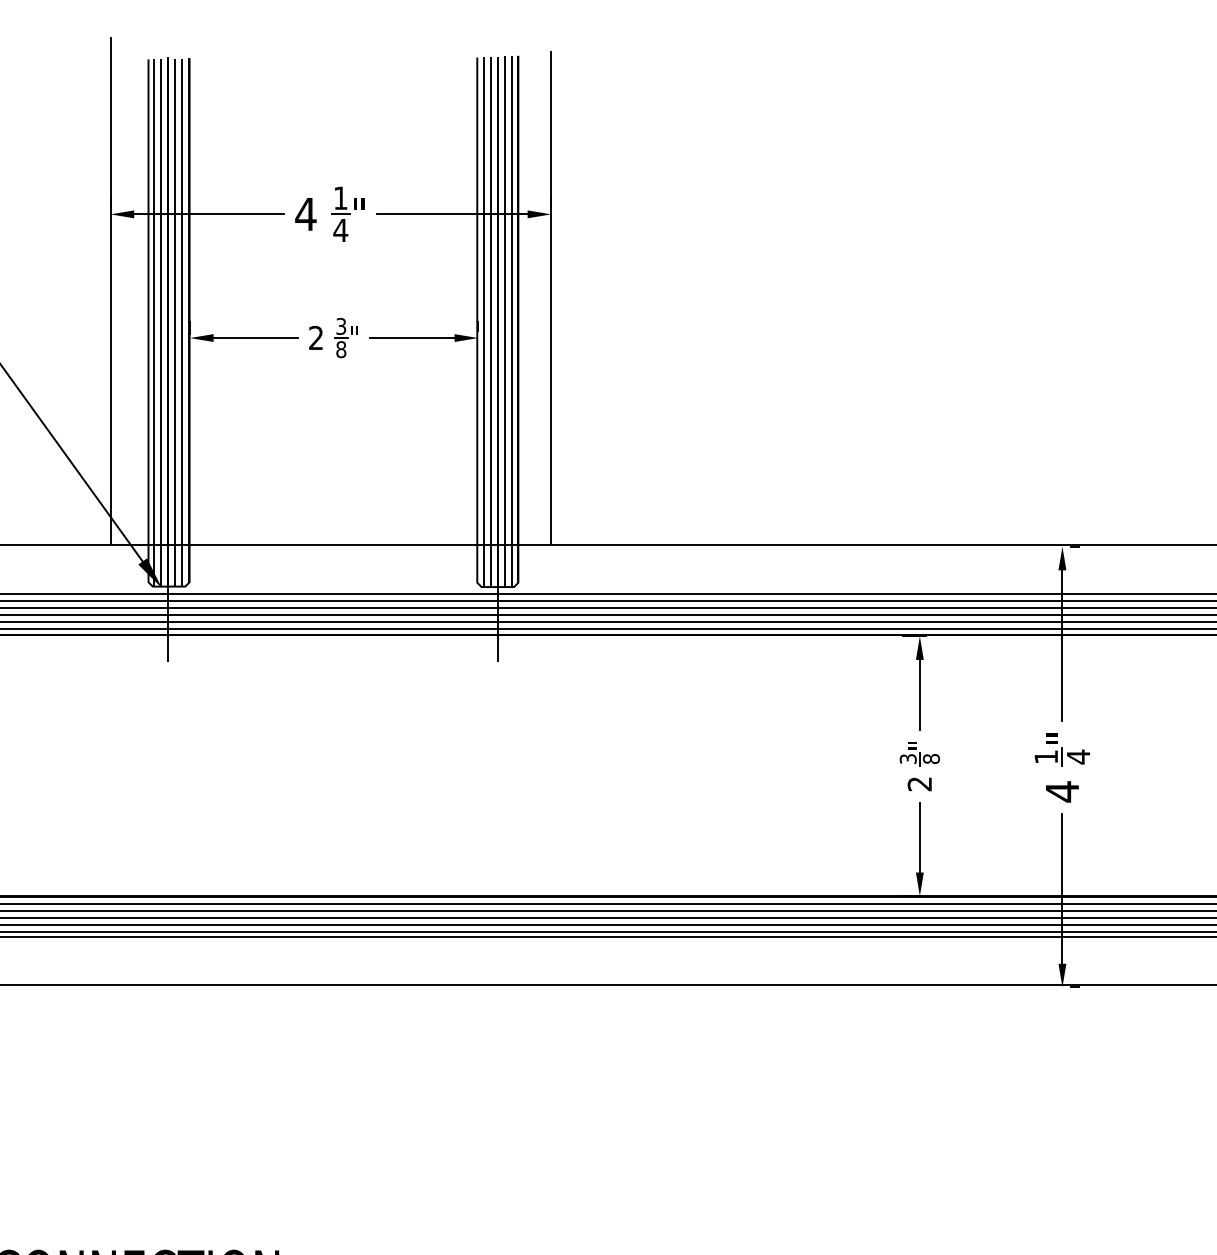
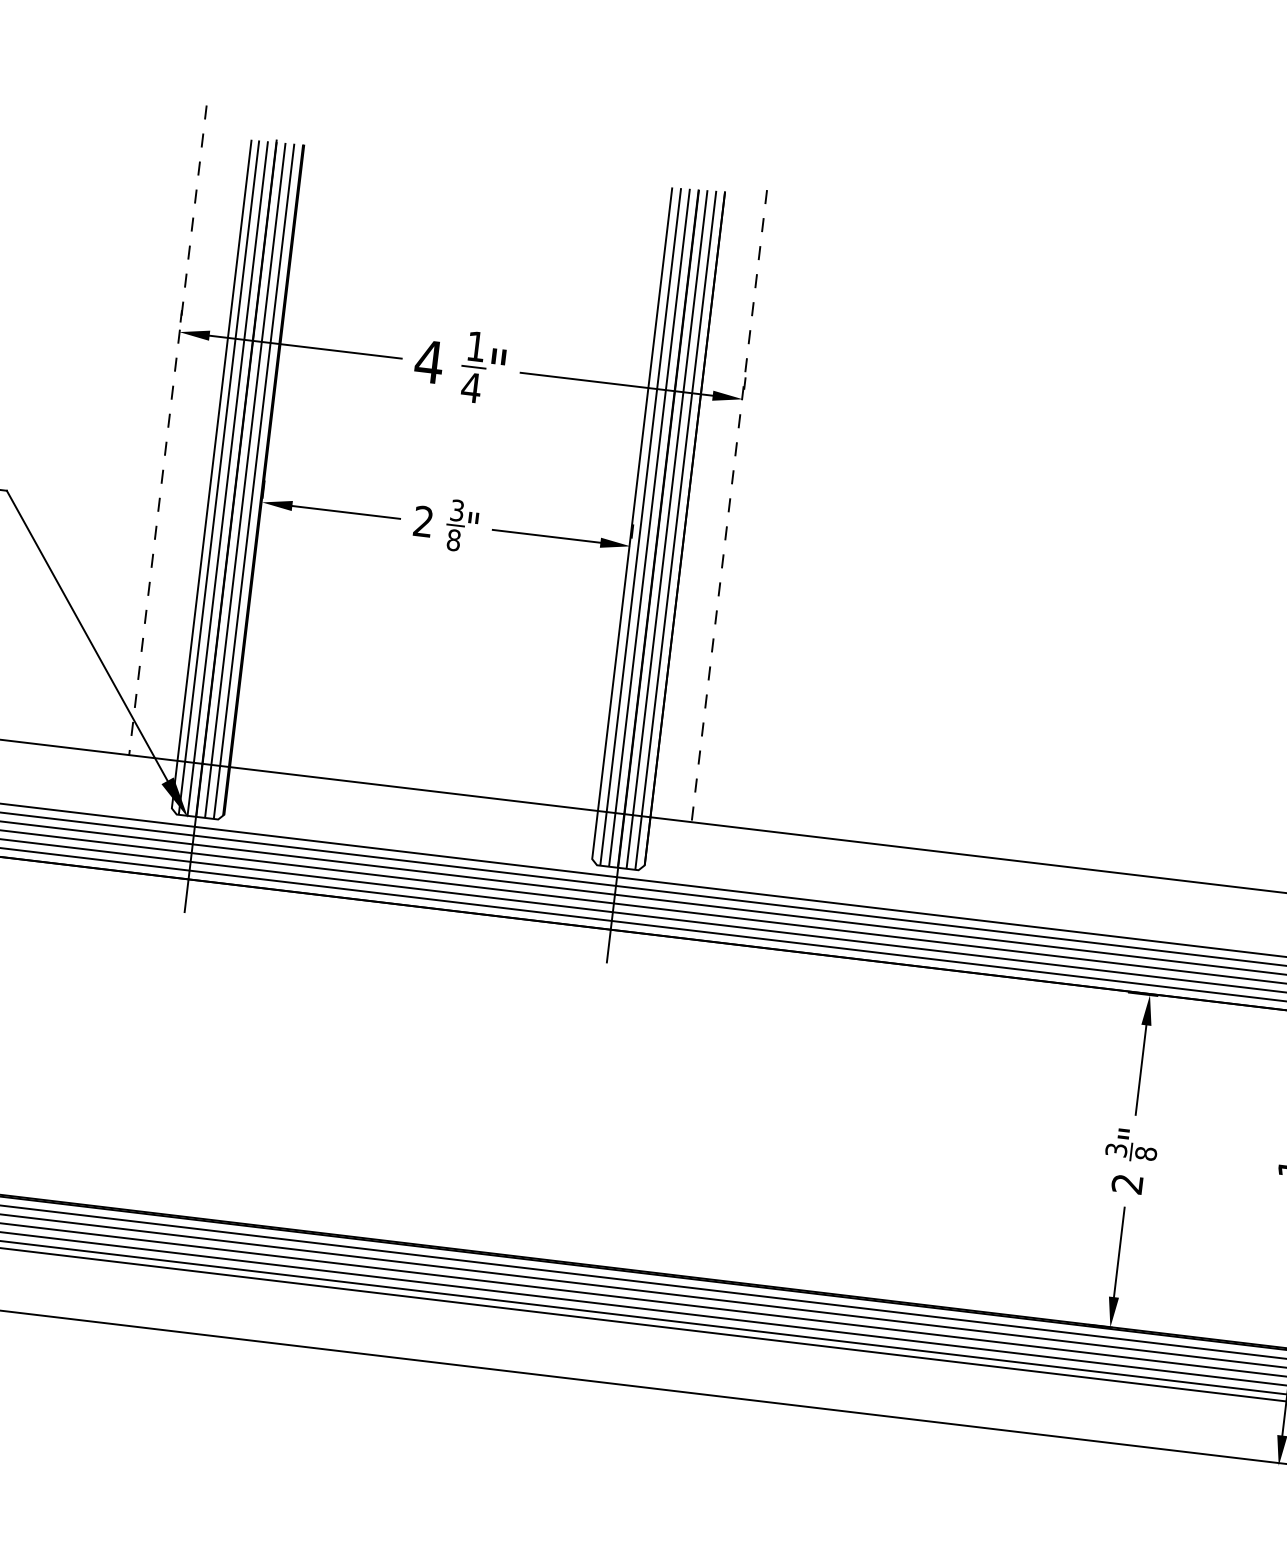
line: (110, 291) -> (167, 430), solid -> dashed
line: (550, 298) -> (729, 506), solid -> dashed

